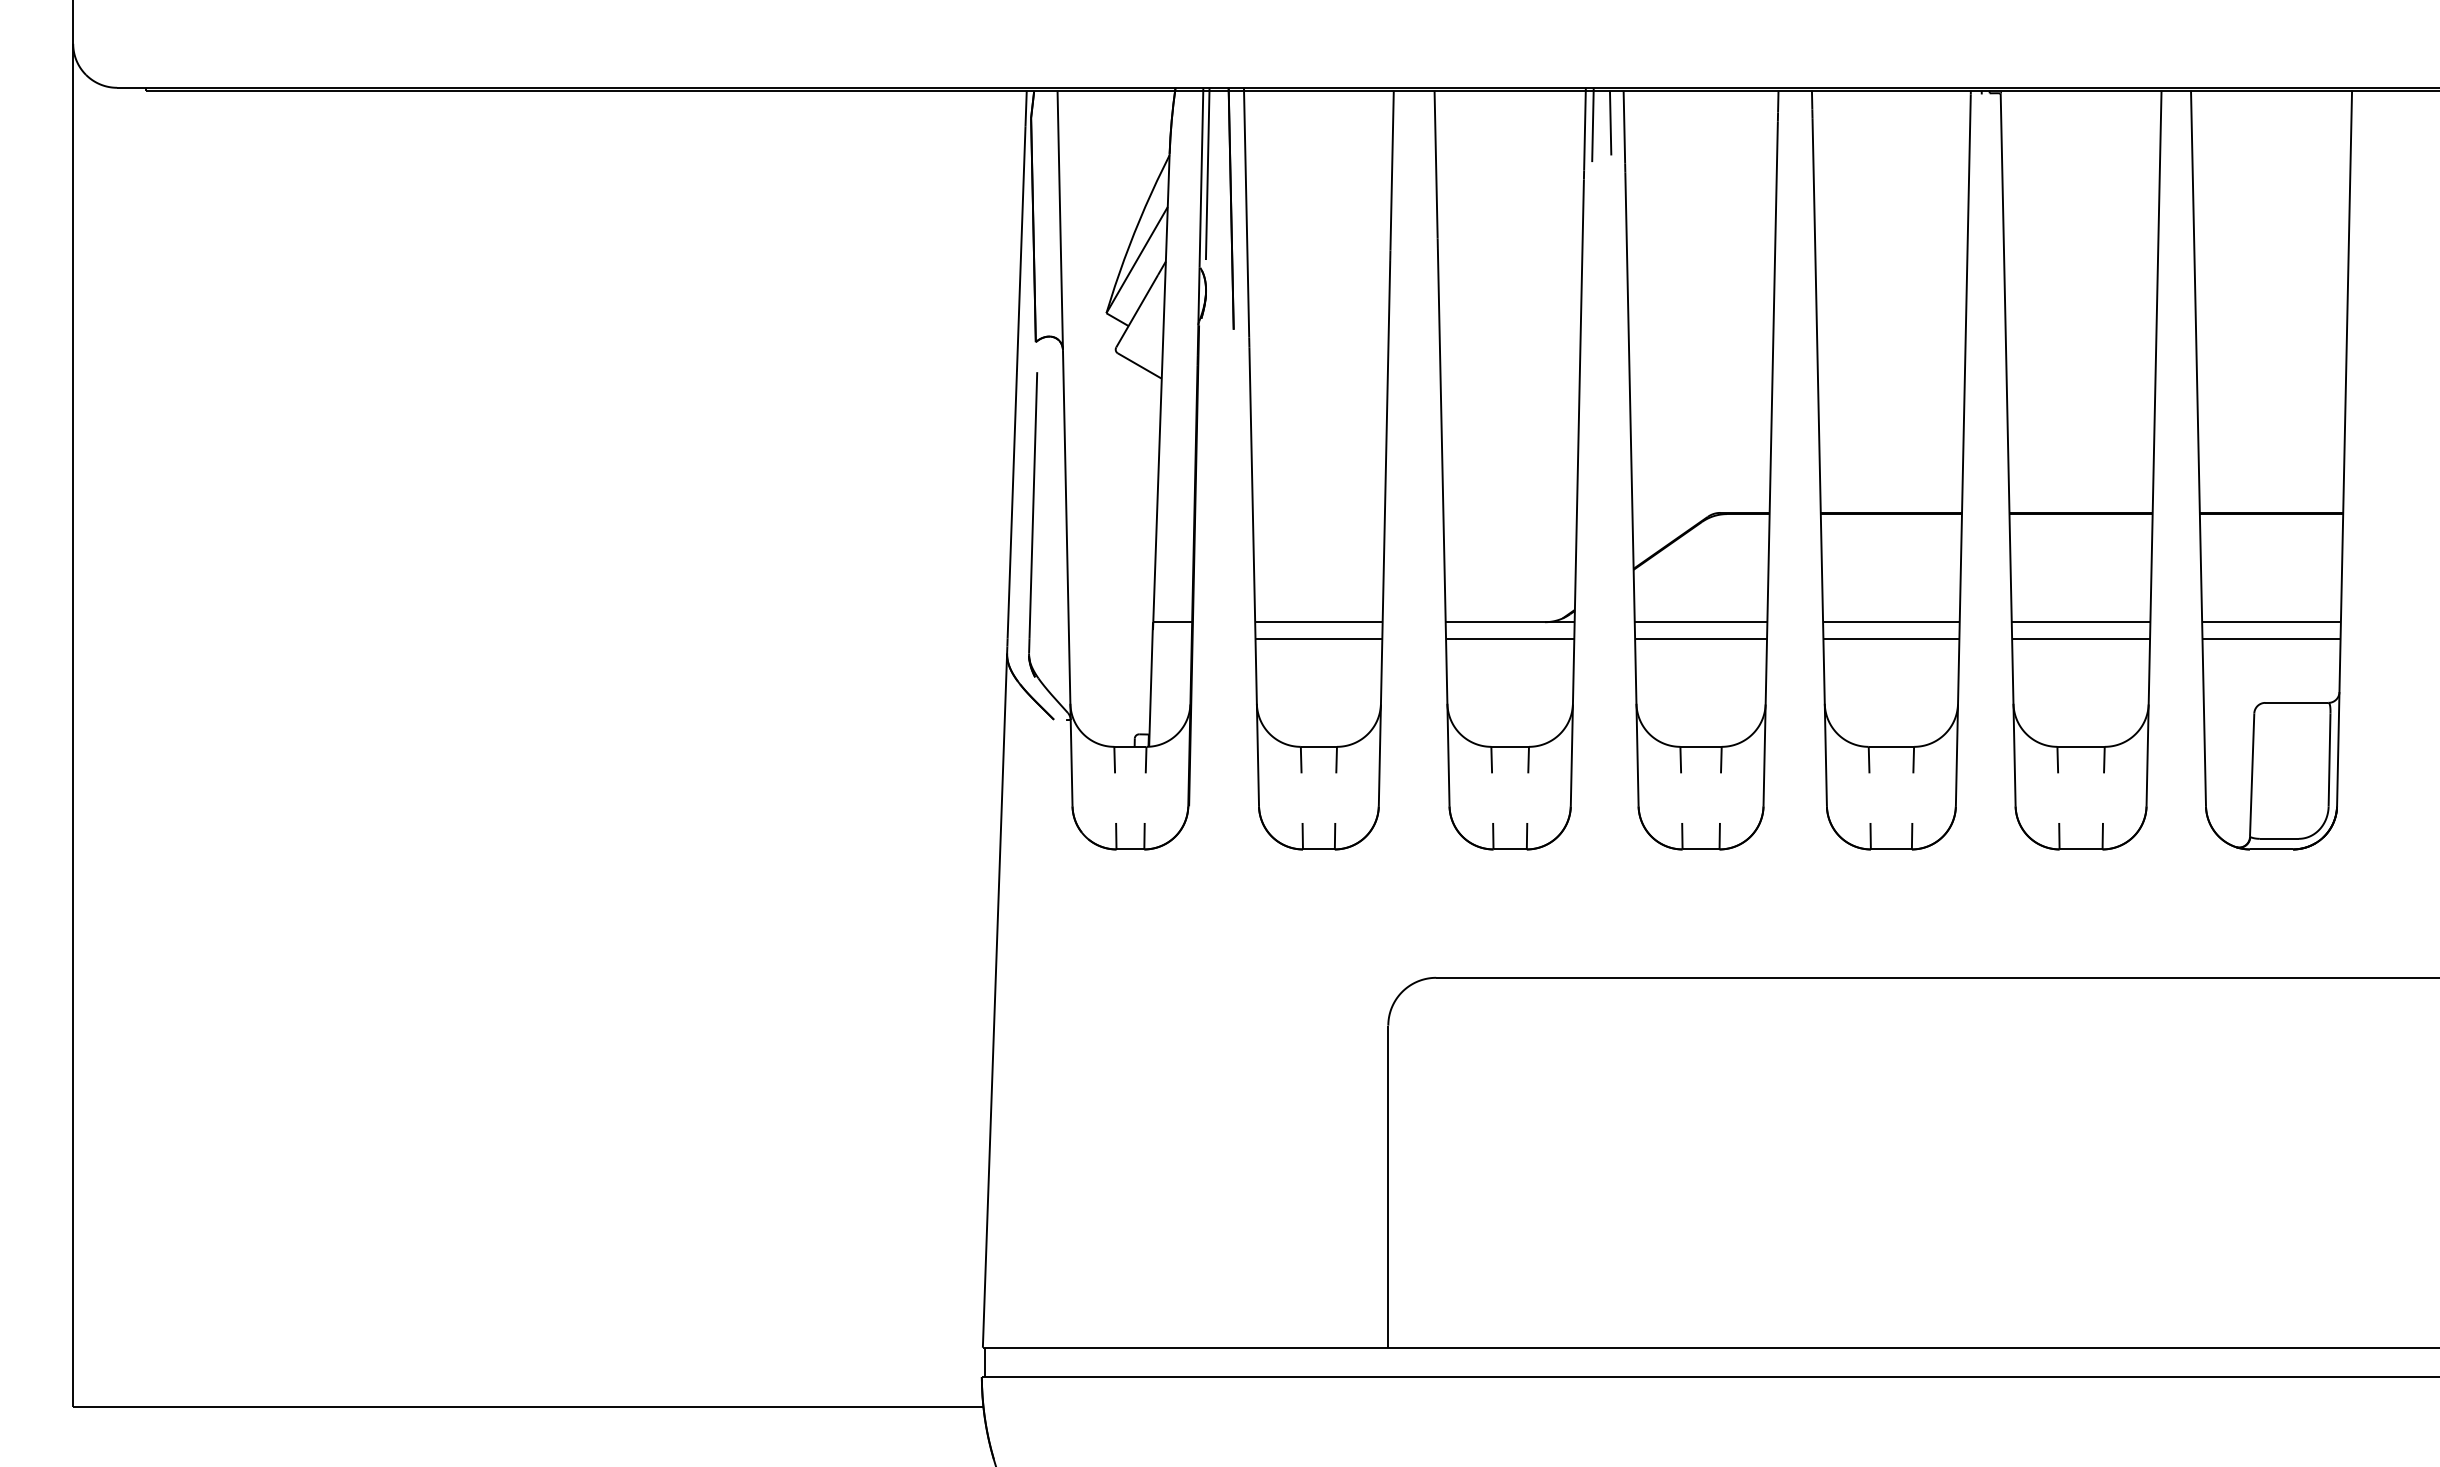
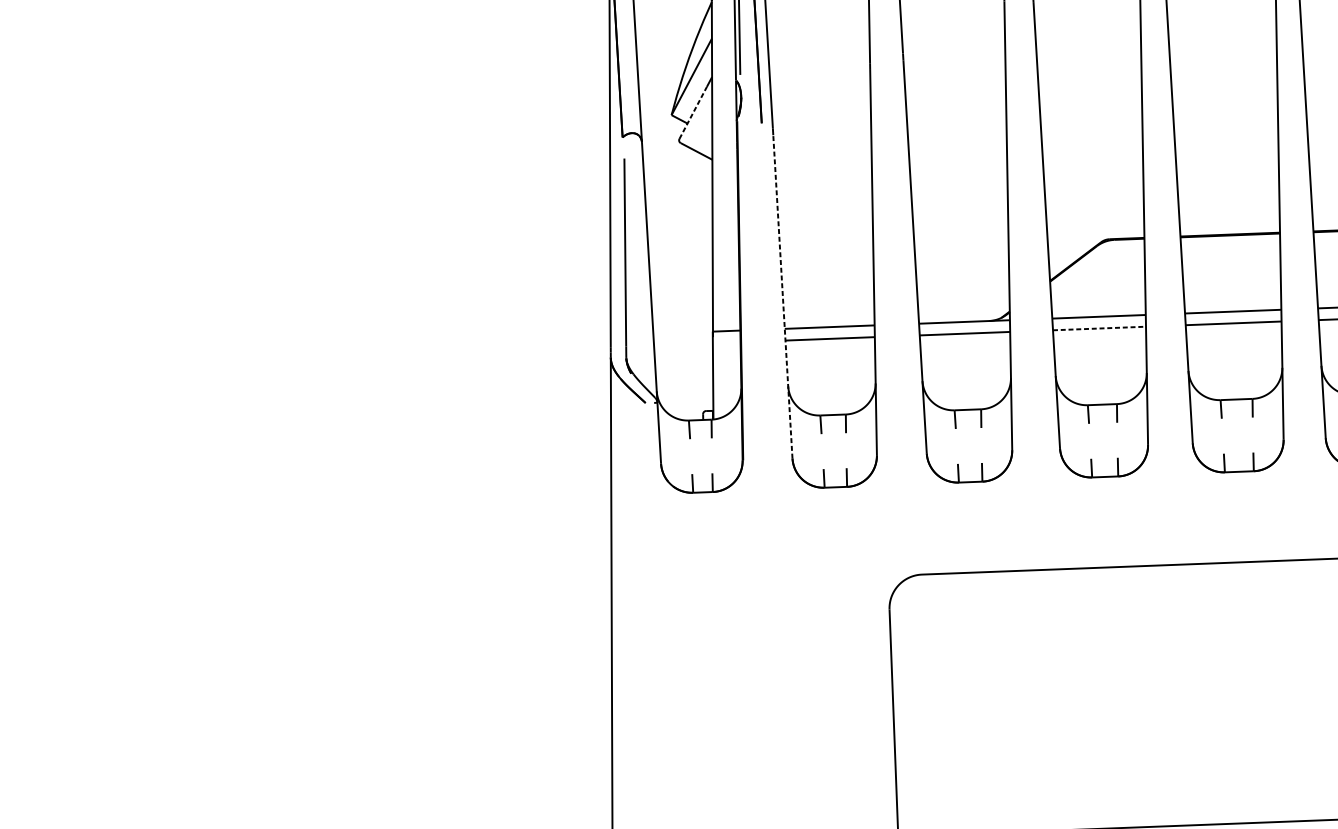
line: (1137, 311) -> (693, 113), solid -> dashed
line: (1254, 576) -> (783, 296), solid -> dashed
line: (1701, 638) -> (1099, 328), solid -> dashed

